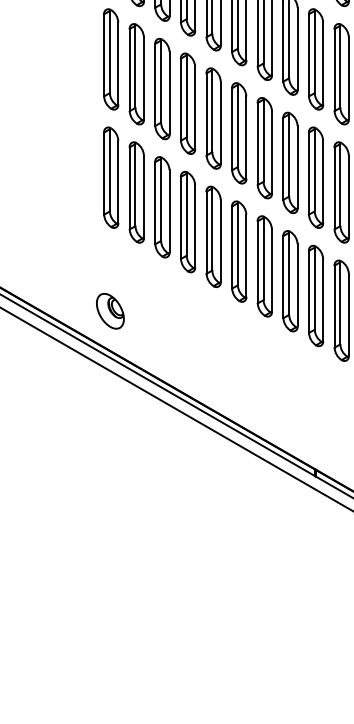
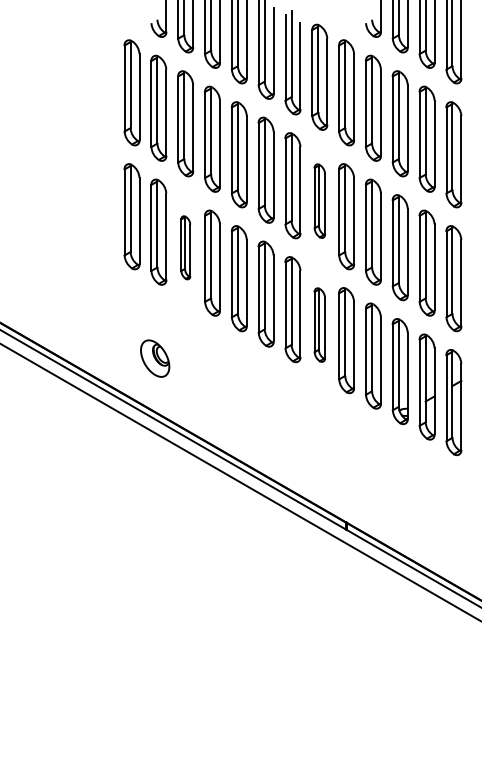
part: (290, 162) -> (319, 200), size x0.7
part: (162, 207) -> (185, 247), size x0.6
part: (290, 280) -> (319, 324), size x0.7
part: (110, 311) -> (155, 358), moved

